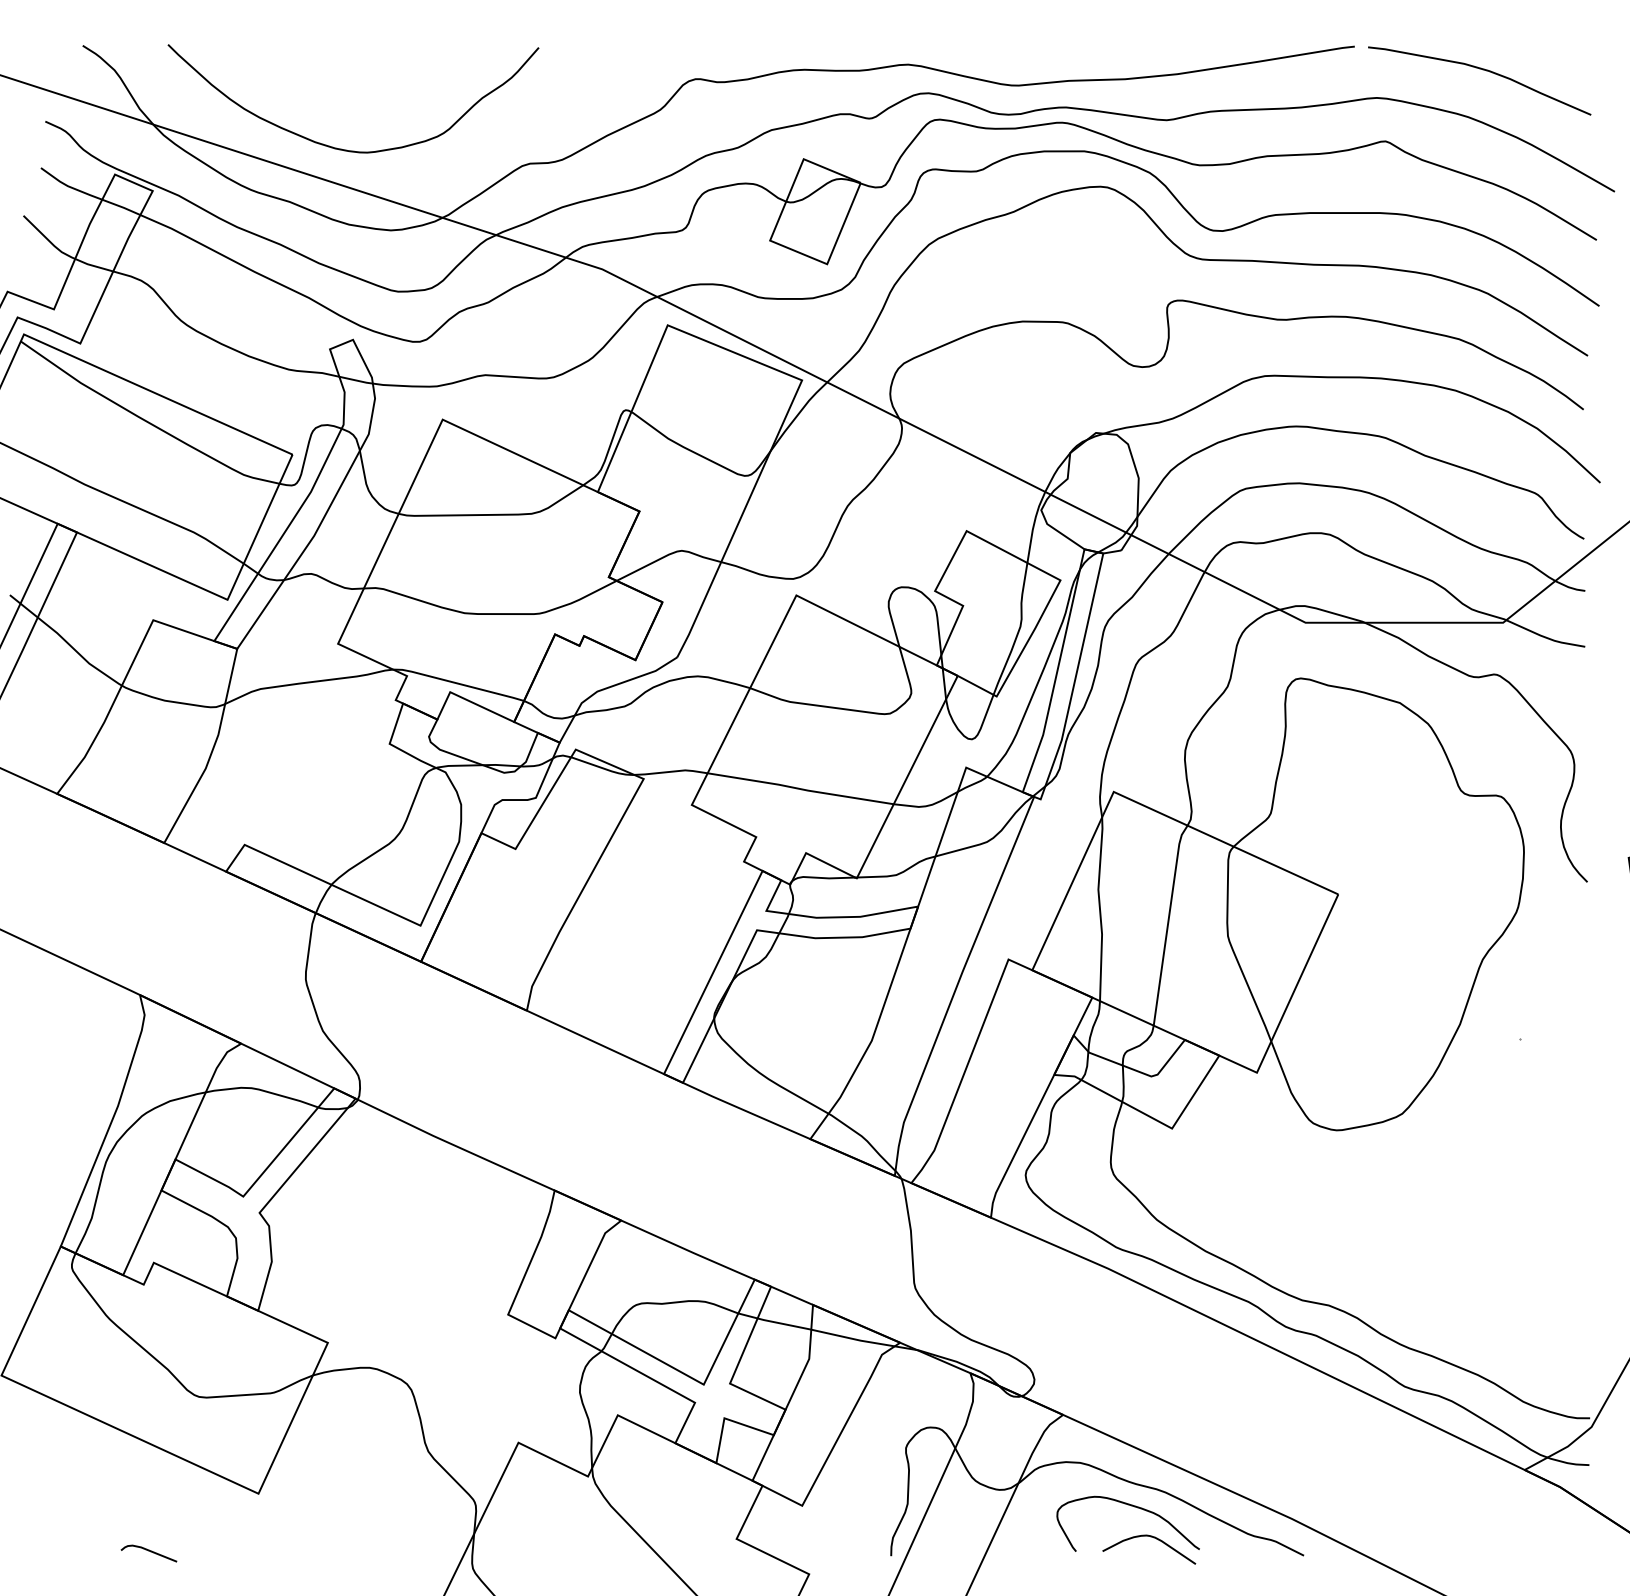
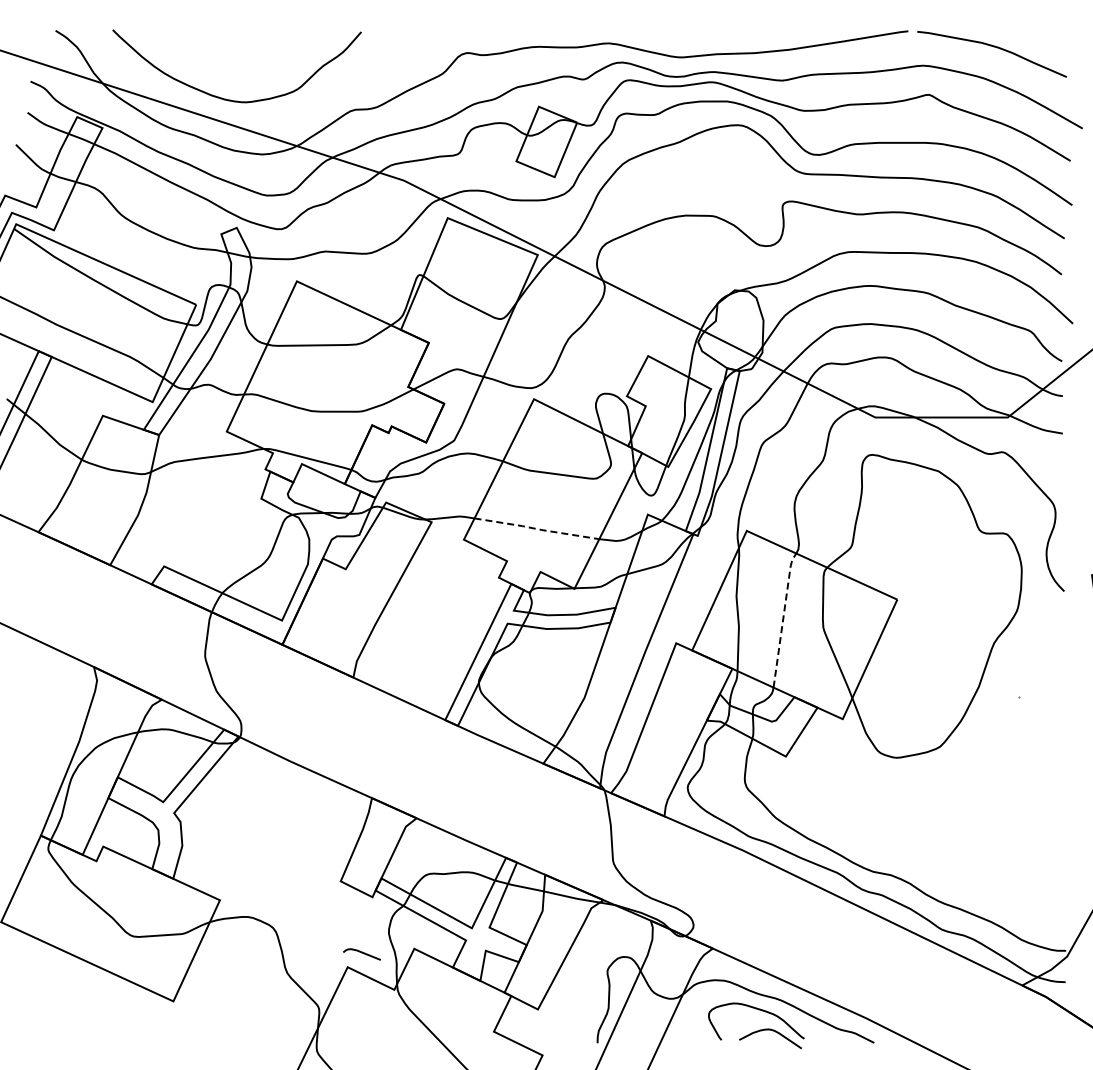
line: (800, 789) -> (536, 529), solid -> dashed
line: (1168, 922) -> (783, 618), solid -> dashed
curve: (148, 1552) -> (361, 953), moved

